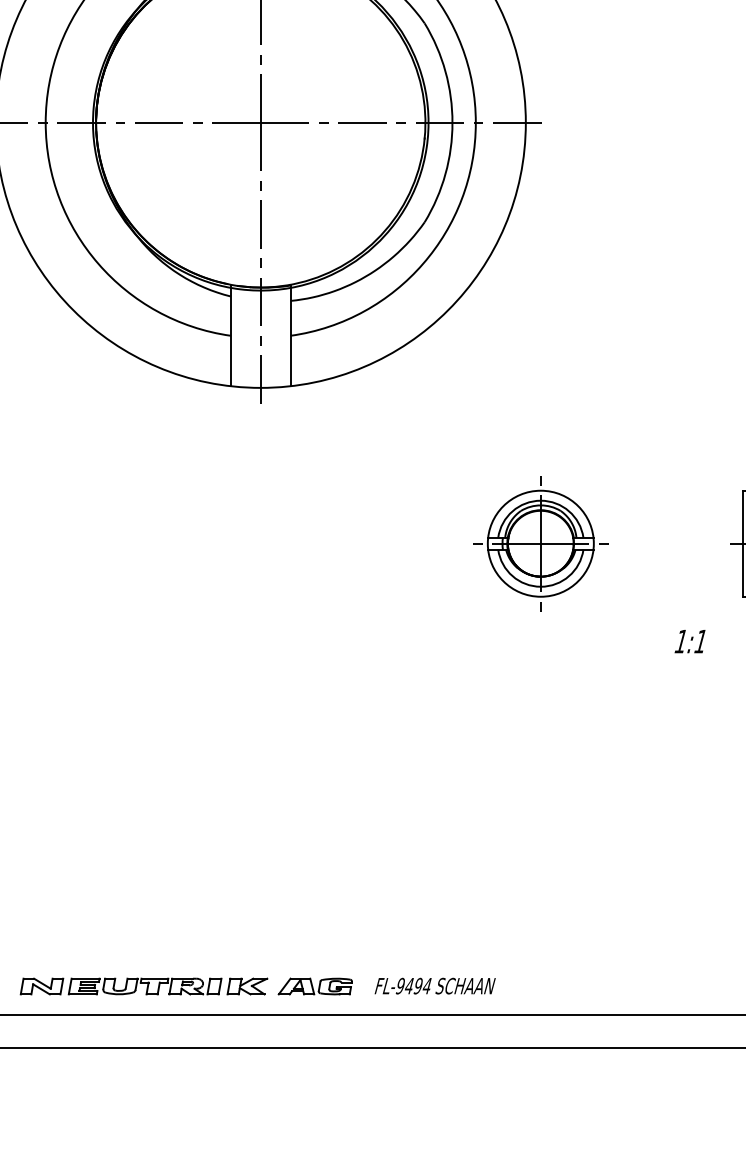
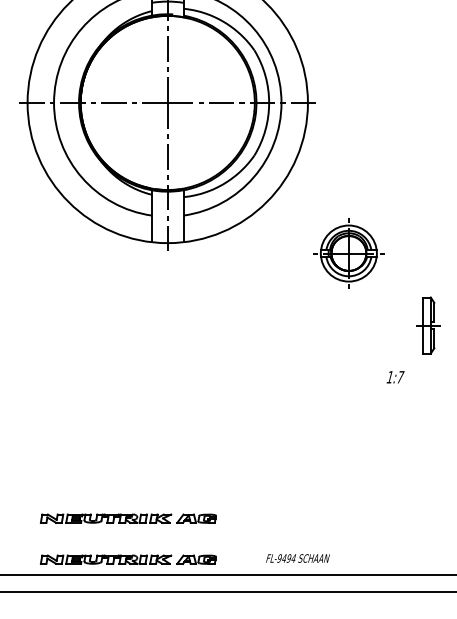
part: (540, 543) -> (348, 253), moved
text: (700, 641) -> (400, 377), 1:1 -> 1:7
part: (184, 908) -> (127, 518), added
text: (434, 986) -> (297, 558), moved

